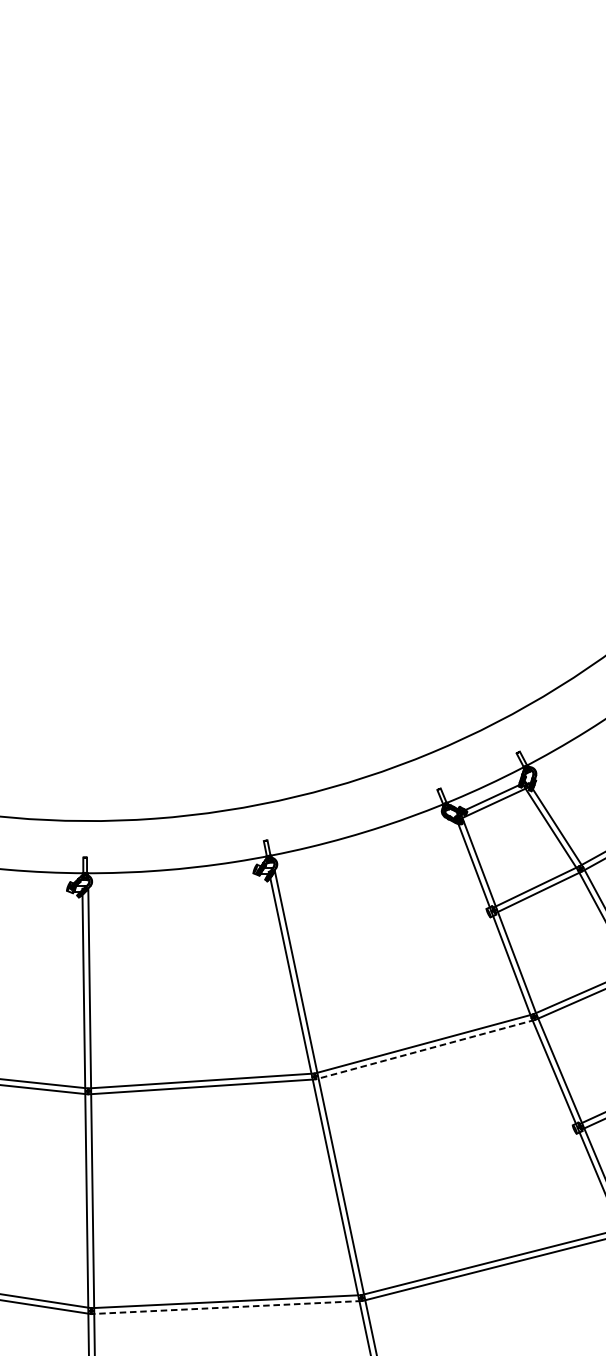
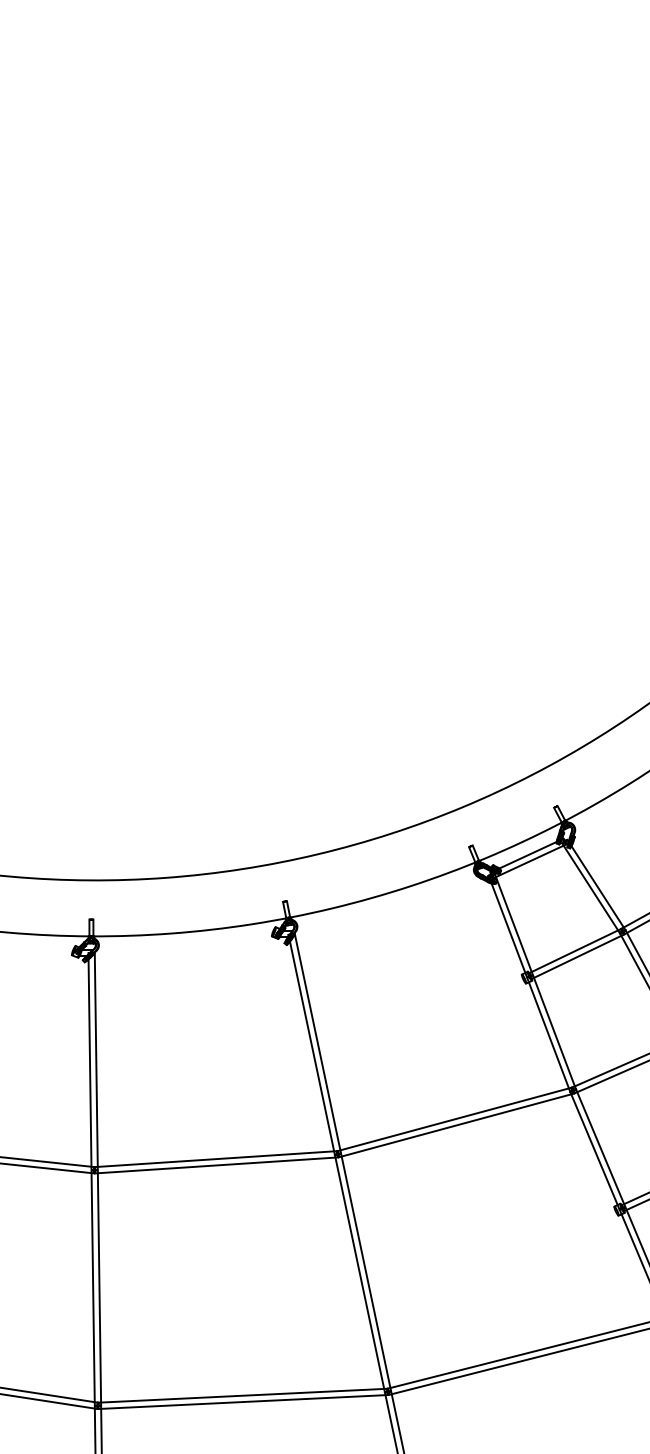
line: (425, 1049) -> (456, 1125), dashed -> solid
line: (226, 1307) -> (242, 1402), dashed -> solid

